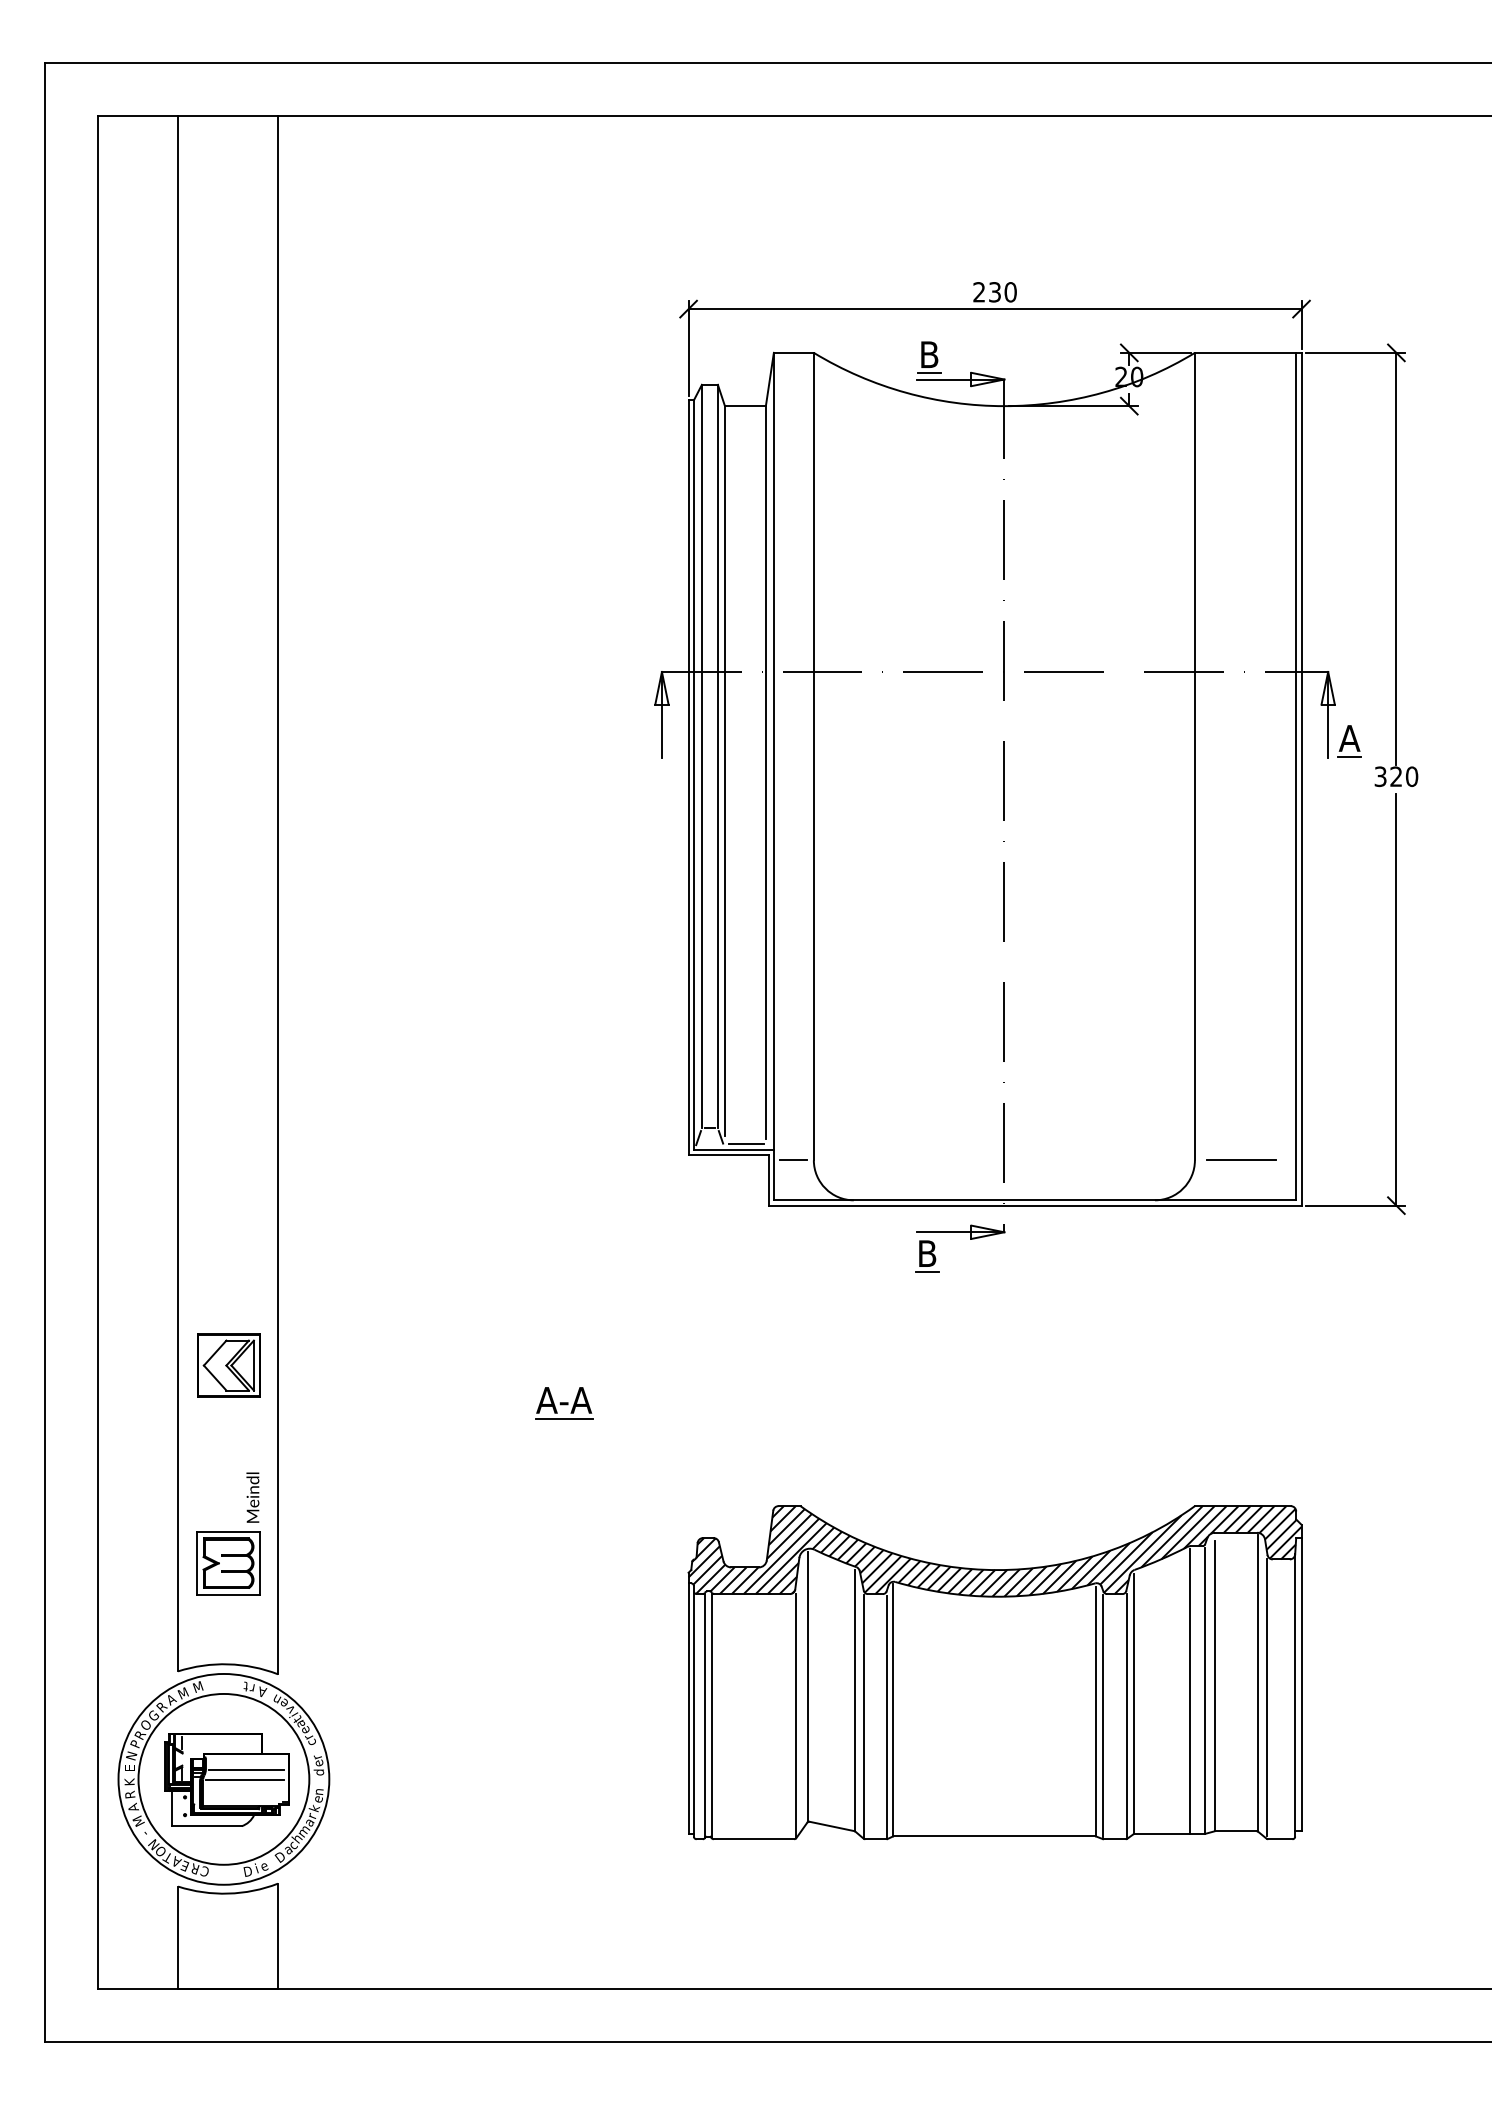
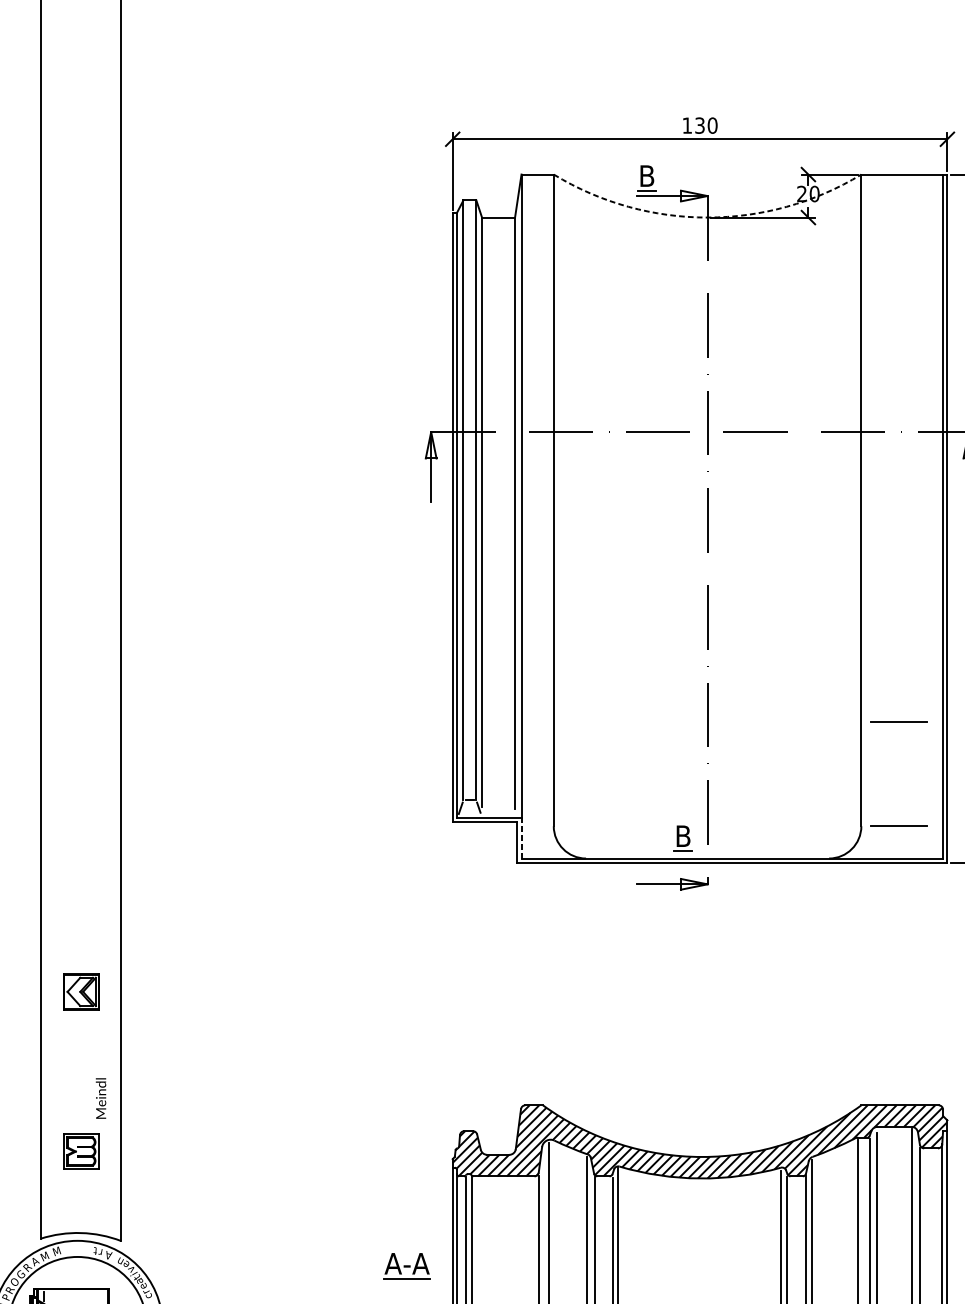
text: (978, 292) -> (686, 125), 230 -> 130
arc: (1004, 406) -> (707, 217), solid -> dashed
line: (1241, 1030) -> (898, 721), added
line: (746, 1144) -> (499, 813), removed
line: (792, 1160) -> (536, 826), removed
line: (773, 1174) -> (521, 837), solid -> dashed
part: (927, 1256) -> (683, 838), moved
part: (228, 1365) -> (81, 991), size x0.7
part: (564, 1403) -> (407, 1266), moved
part: (228, 1563) -> (81, 1151), size x0.7

